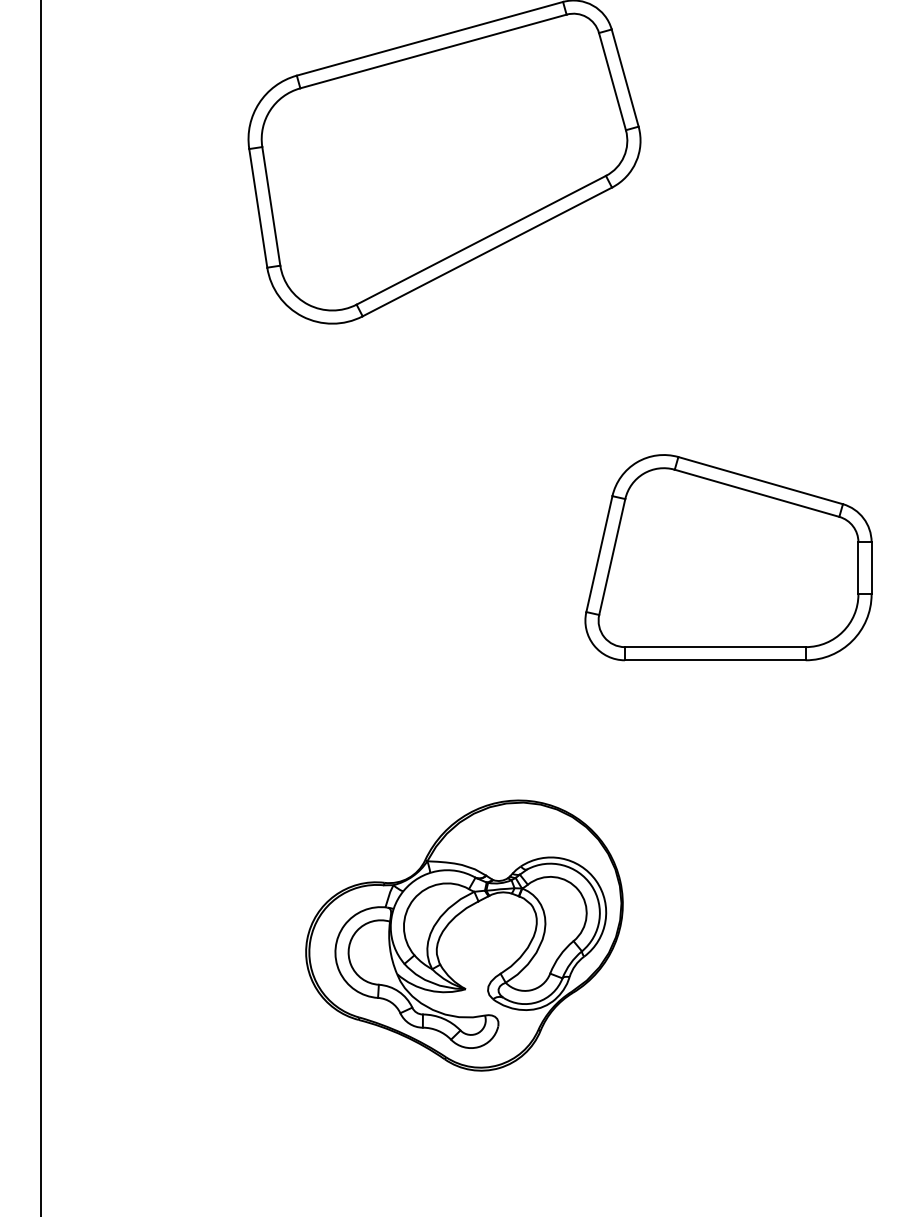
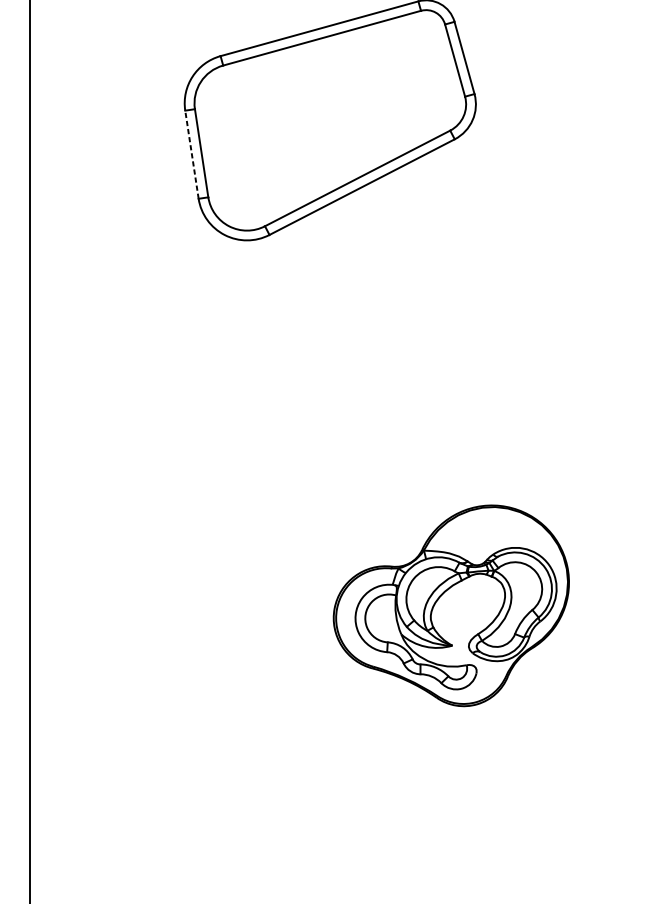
line: (258, 207) -> (192, 154), solid -> dashed
part: (728, 557) -> (541, 414), removed
part: (464, 935) -> (451, 605), moved

